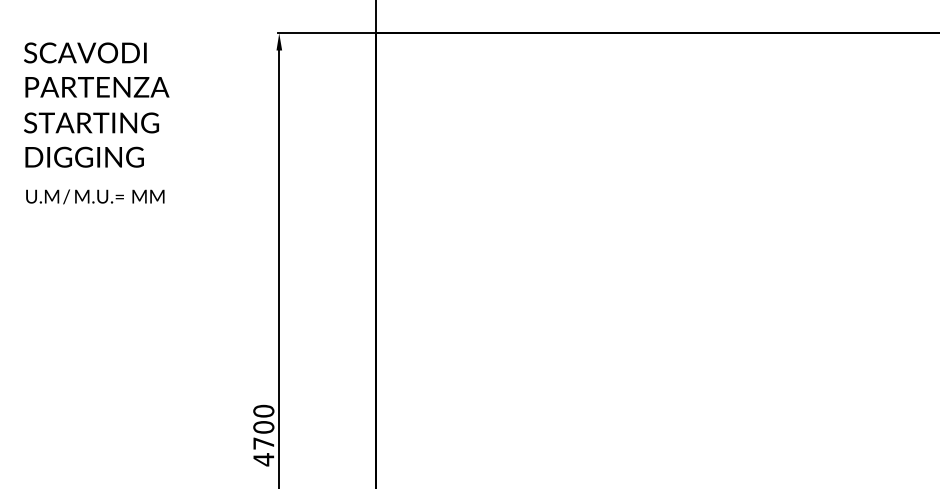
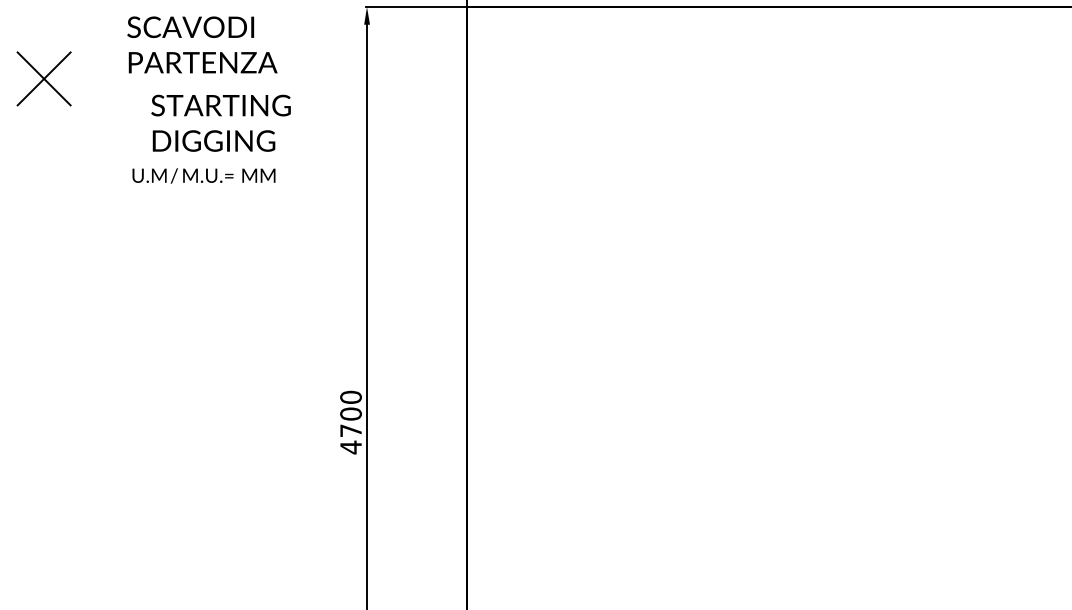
text: (96, 69) -> (202, 44), moved
text: (90, 139) -> (220, 122), moved
text: (94, 196) -> (203, 175), moved

